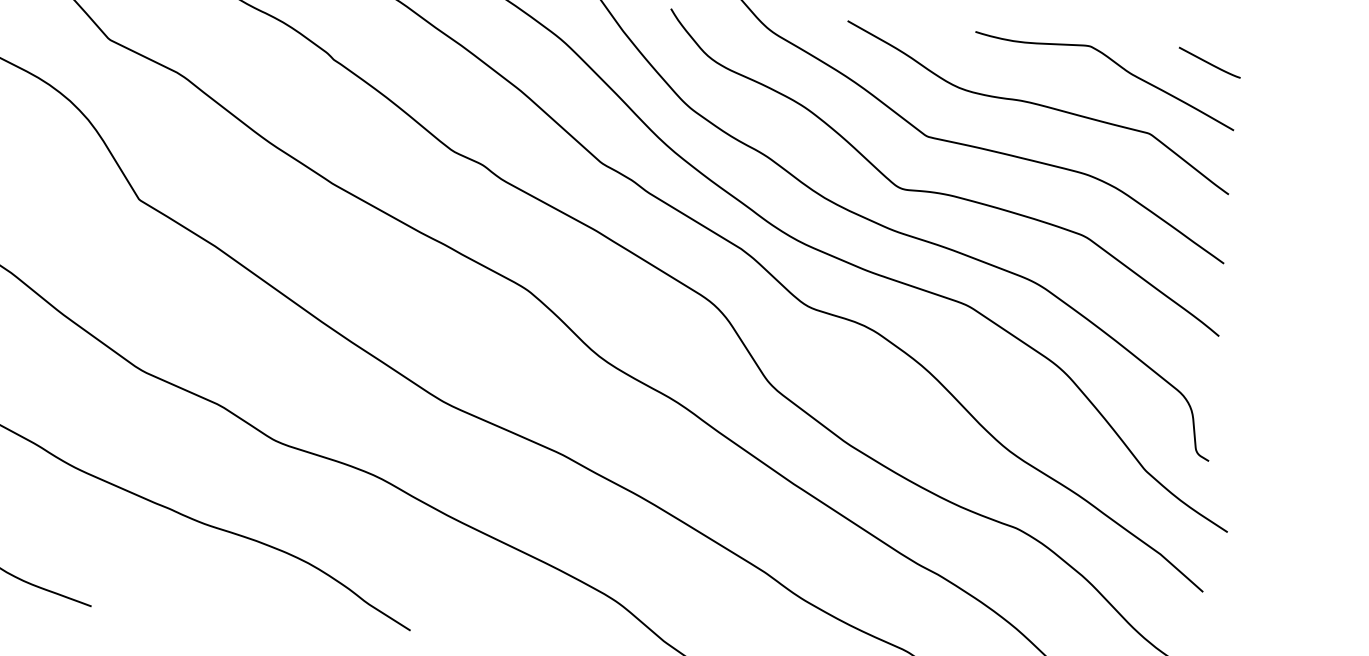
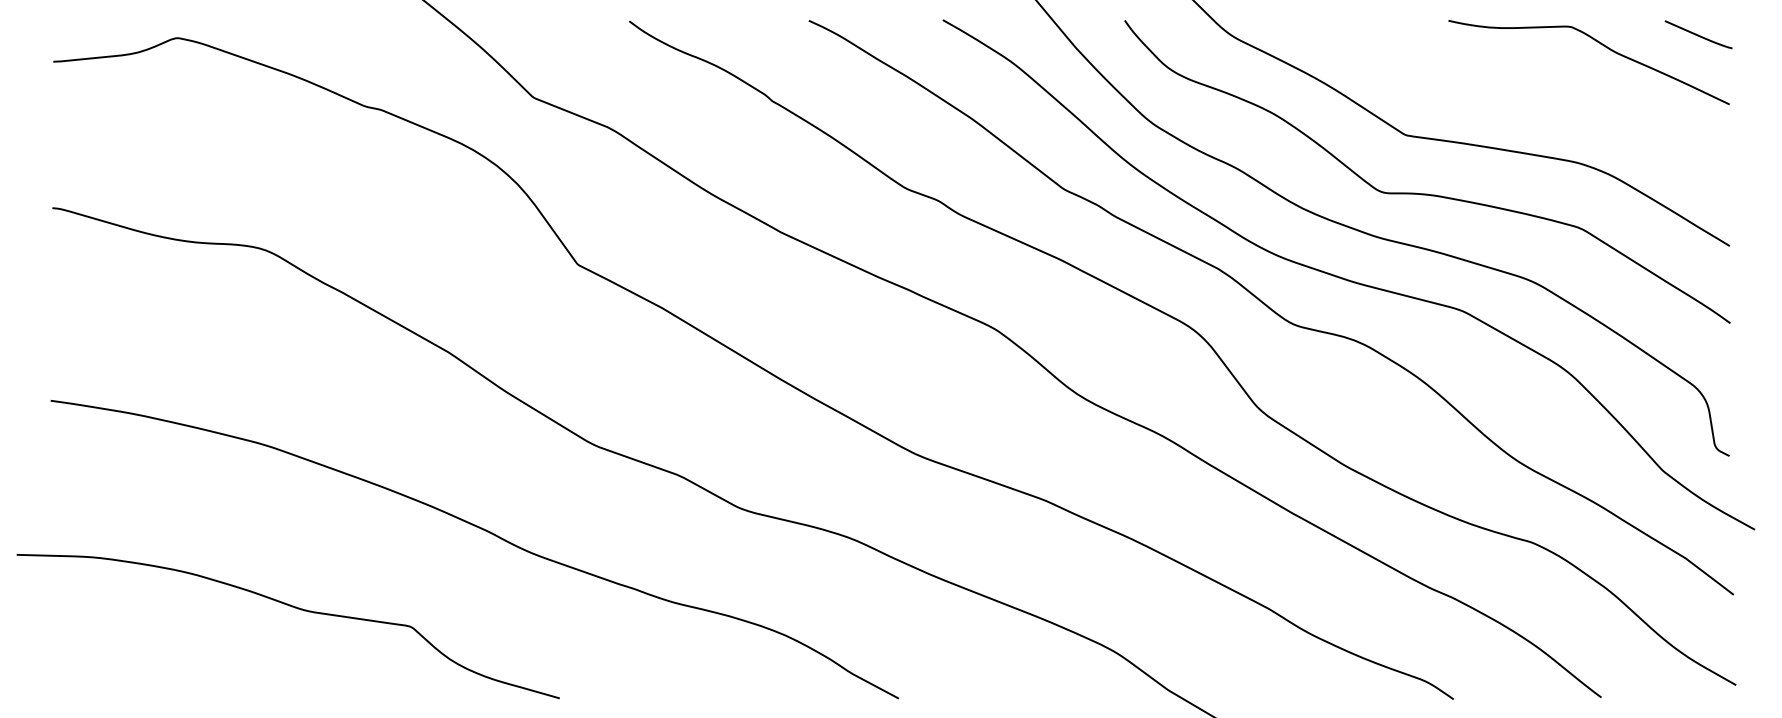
curve: (1038, 105) -> (1520, 93), removed

